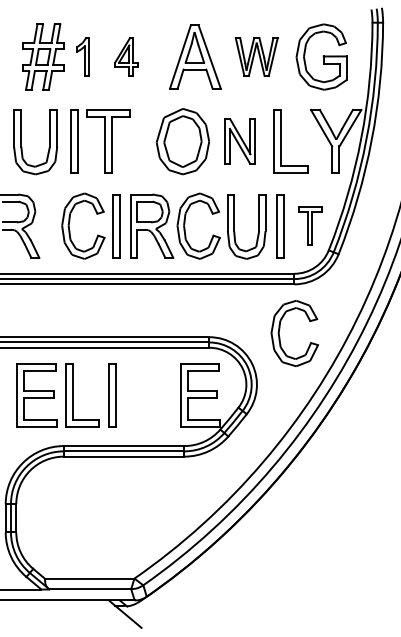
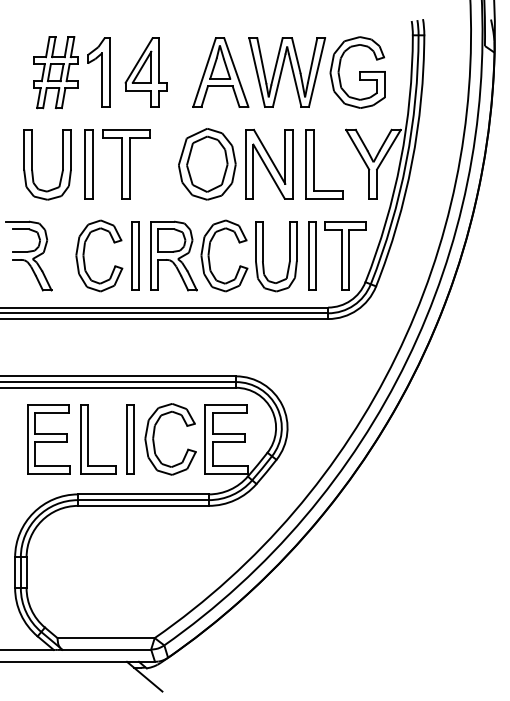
part: (82, 56) -> (98, 72), size x1.67
part: (125, 56) -> (145, 72), size x1.67
part: (256, 56) -> (287, 72), size x1.67
part: (240, 140) -> (269, 163), size x1.43
part: (310, 225) -> (345, 255), size x1.67
part: (279, 333) -> (154, 439), moved

